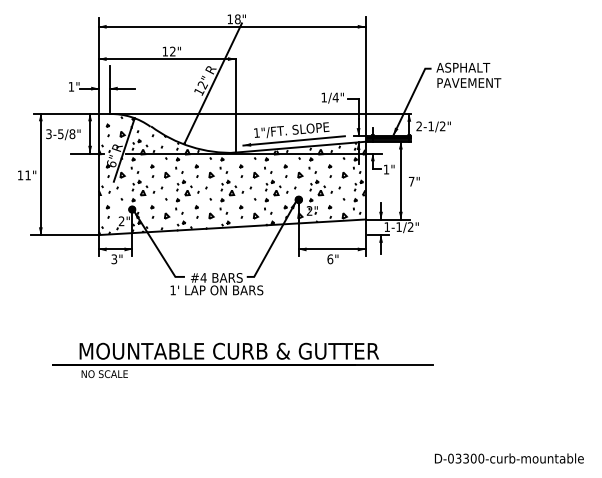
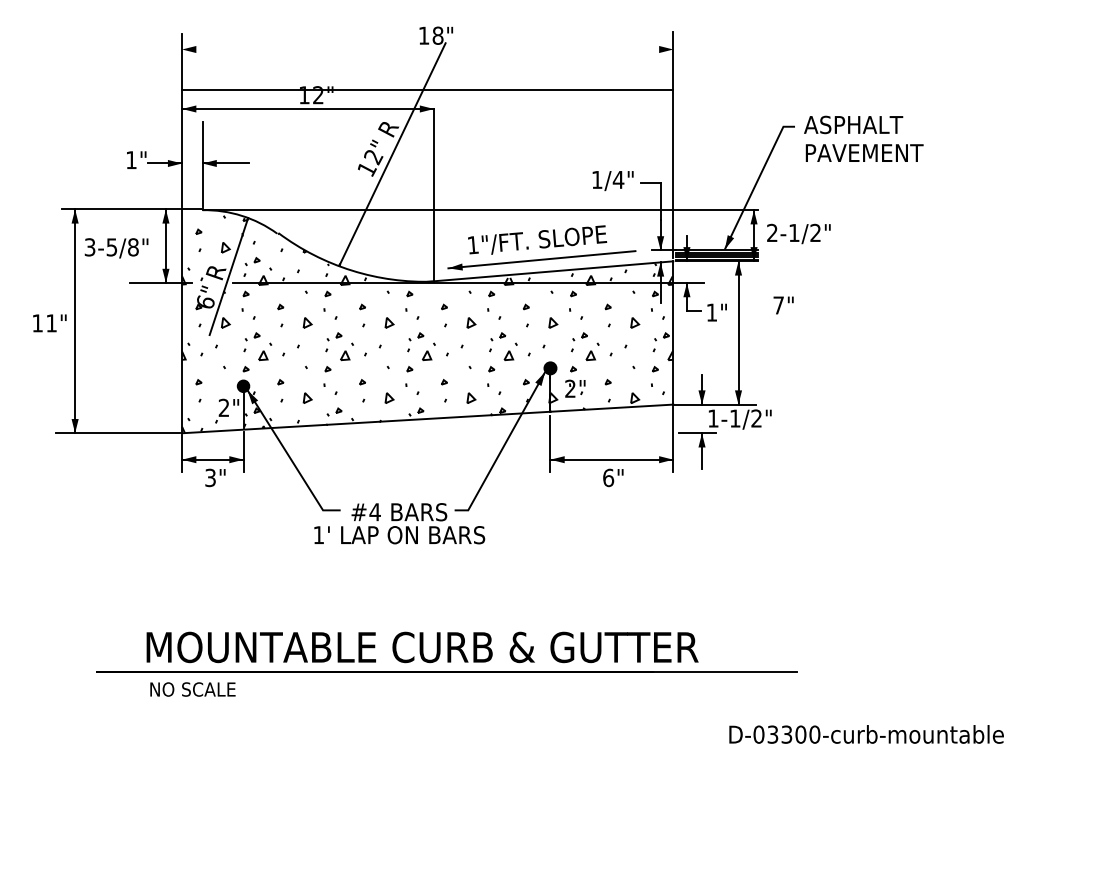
line: (231, 26) -> (426, 89), moved
text: (414, 181) -> (783, 305), moved
text: (509, 458) -> (866, 734), moved

